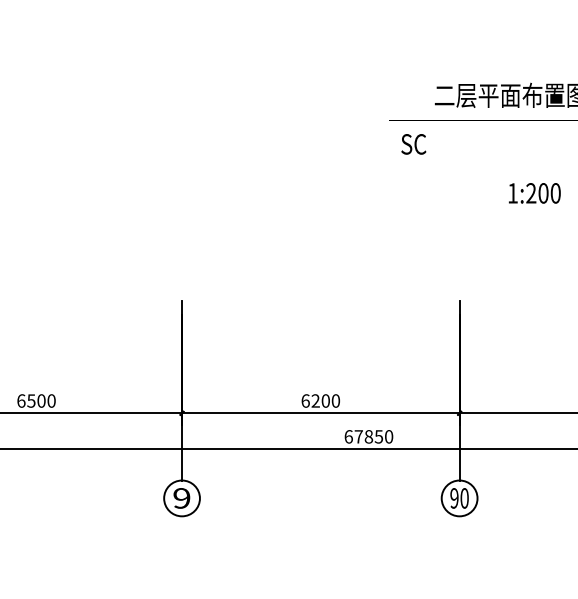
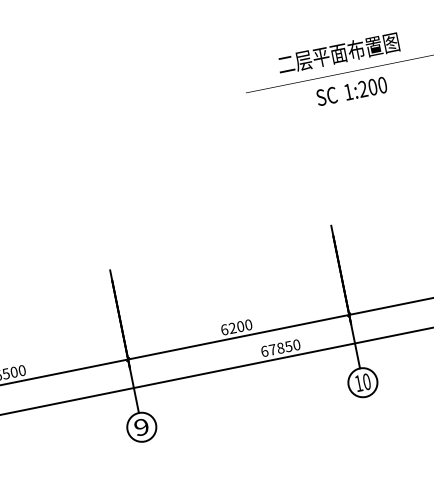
text: (413, 144) -> (326, 96), moved
text: (534, 193) -> (365, 88), moved
text: (454, 498) -> (358, 383), 90 -> 10

